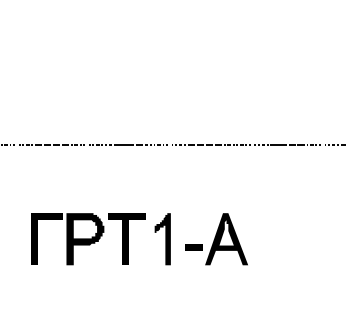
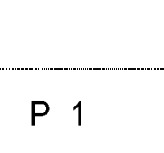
fill: (45, 237) -> (21, 112), removed
fill: (127, 237) -> (60, 112), removed
part: (216, 239) -> (102, 113), removed

